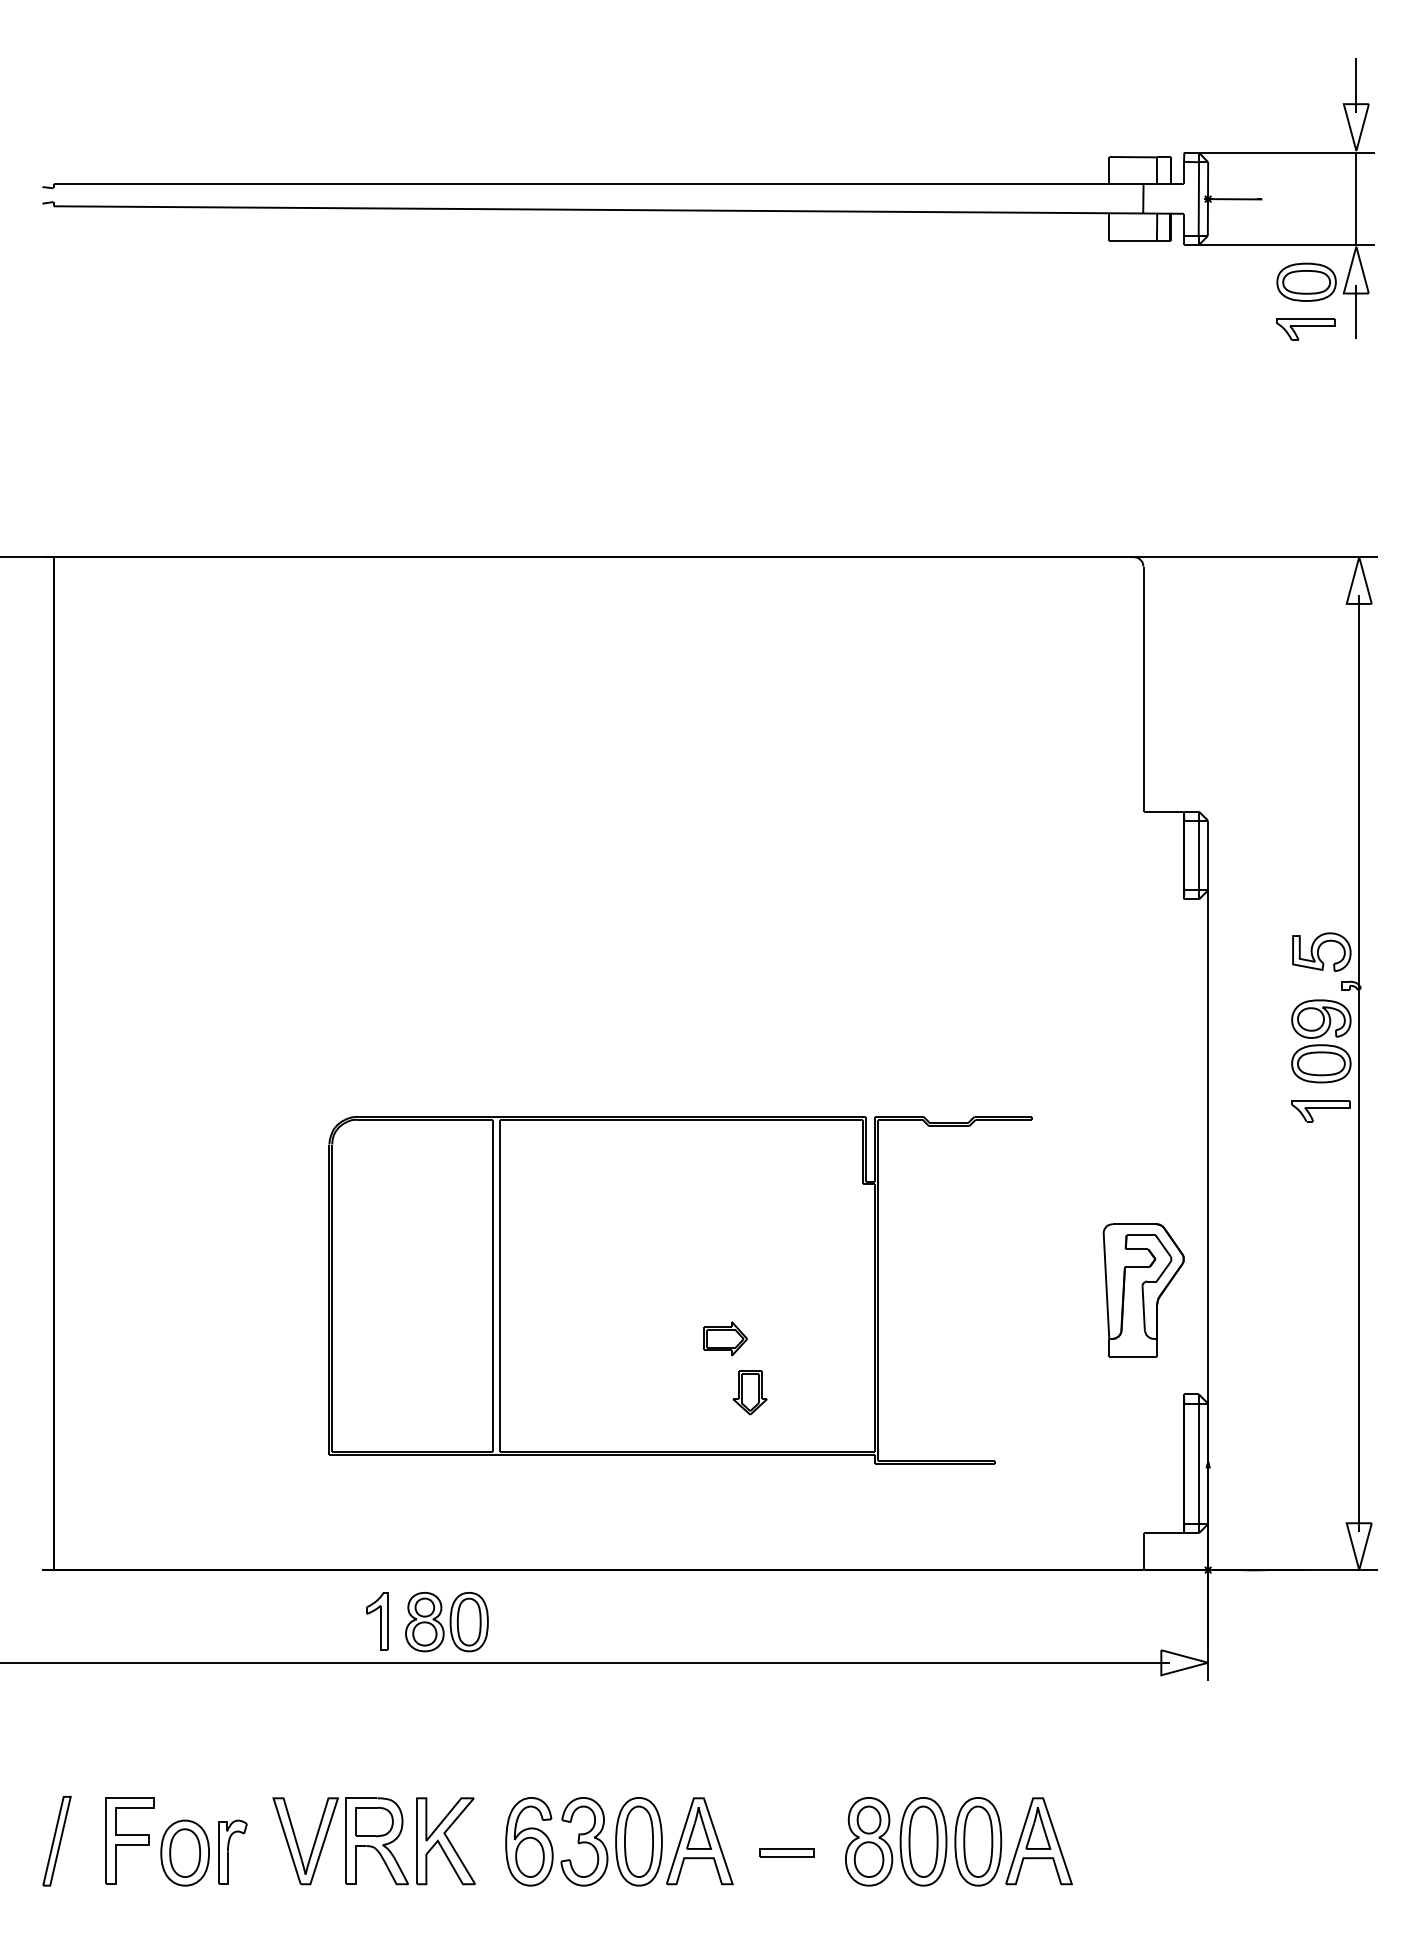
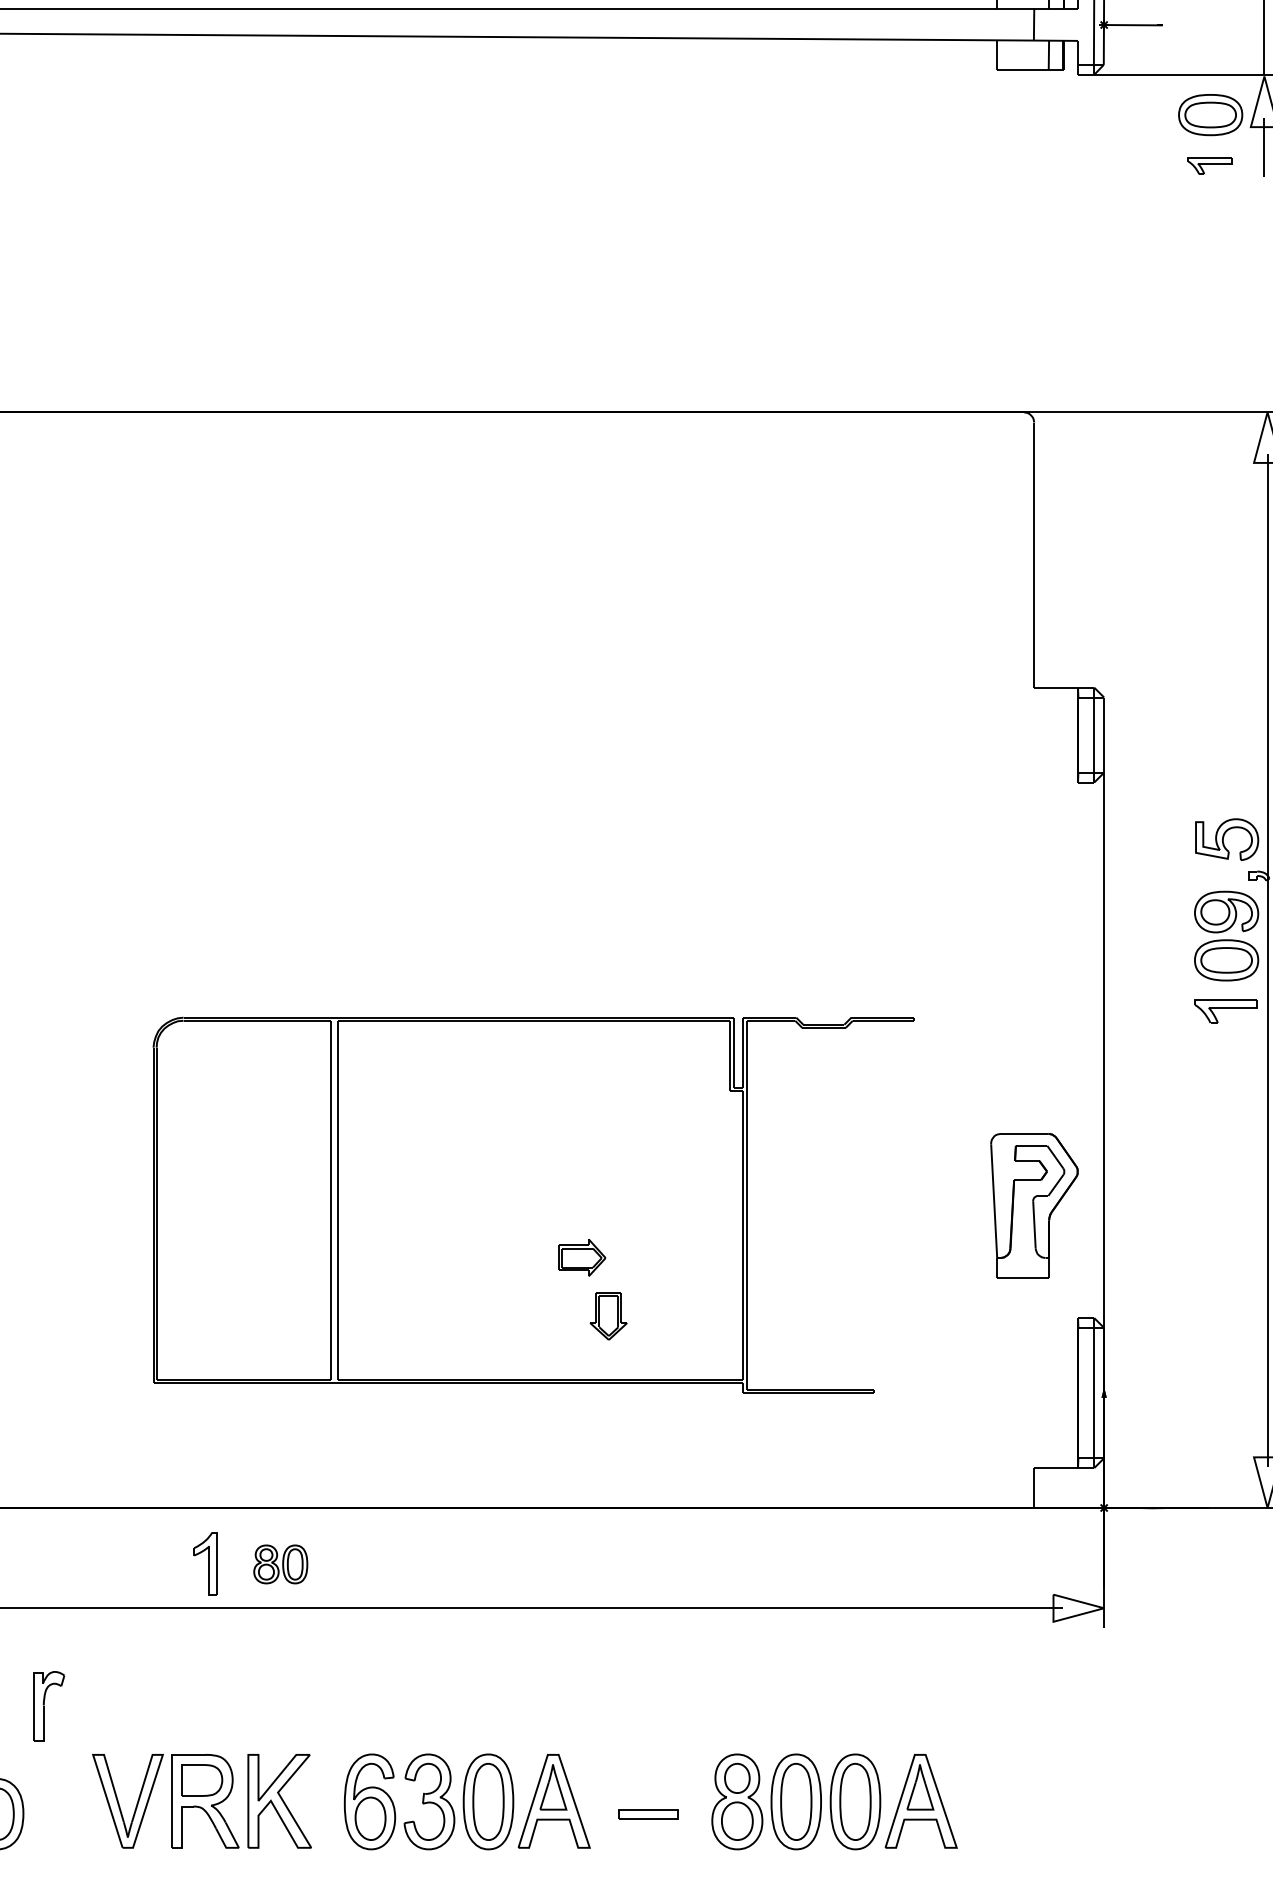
part: (1305, 329) -> (1209, 166), size x0.7
part: (446, 1622) -> (280, 1564), size x0.6
part: (232, 1851) -> (48, 1705), moved

